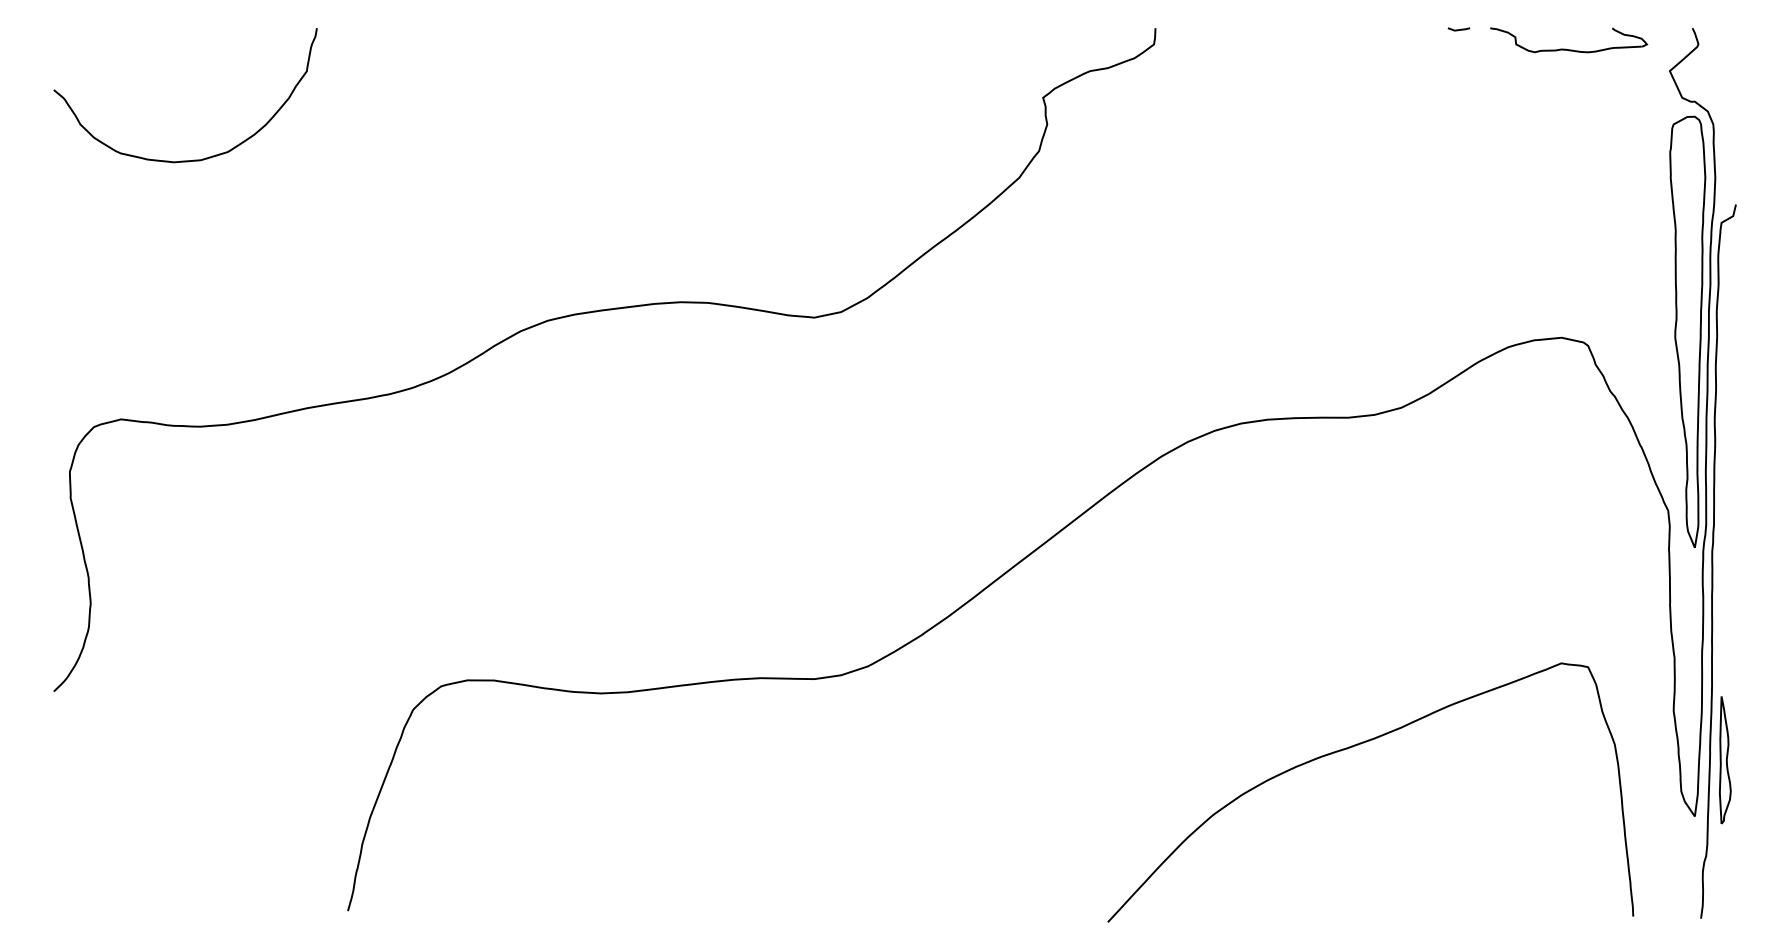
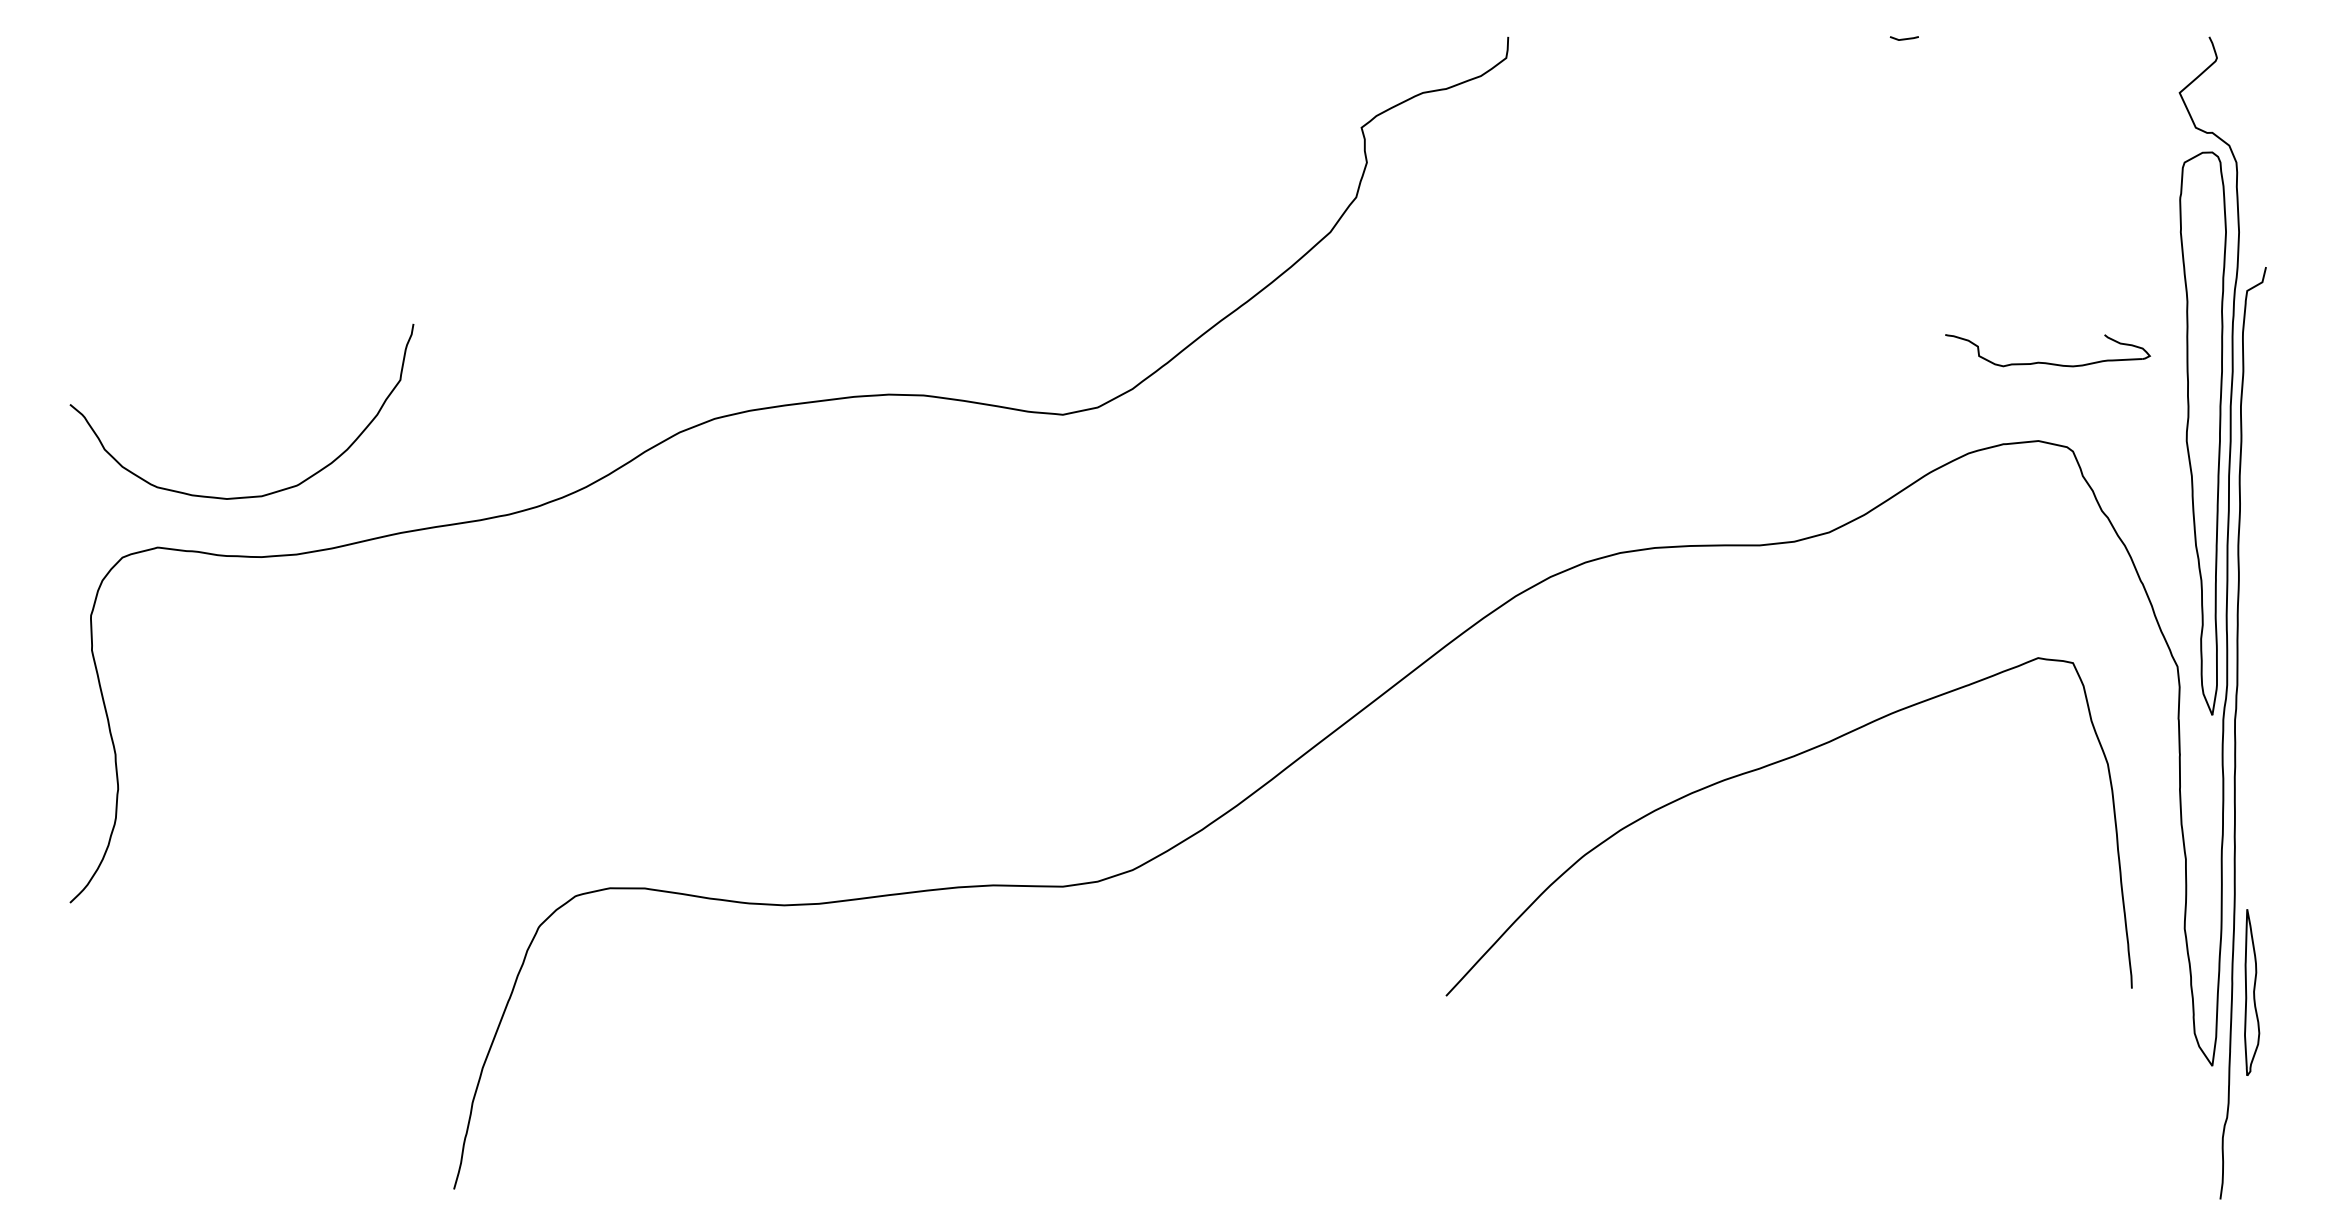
part: (1568, 49) -> (2047, 362), moved
curve: (185, 160) -> (242, 496), moved
curve: (1353, 747) -> (1766, 767), moved

